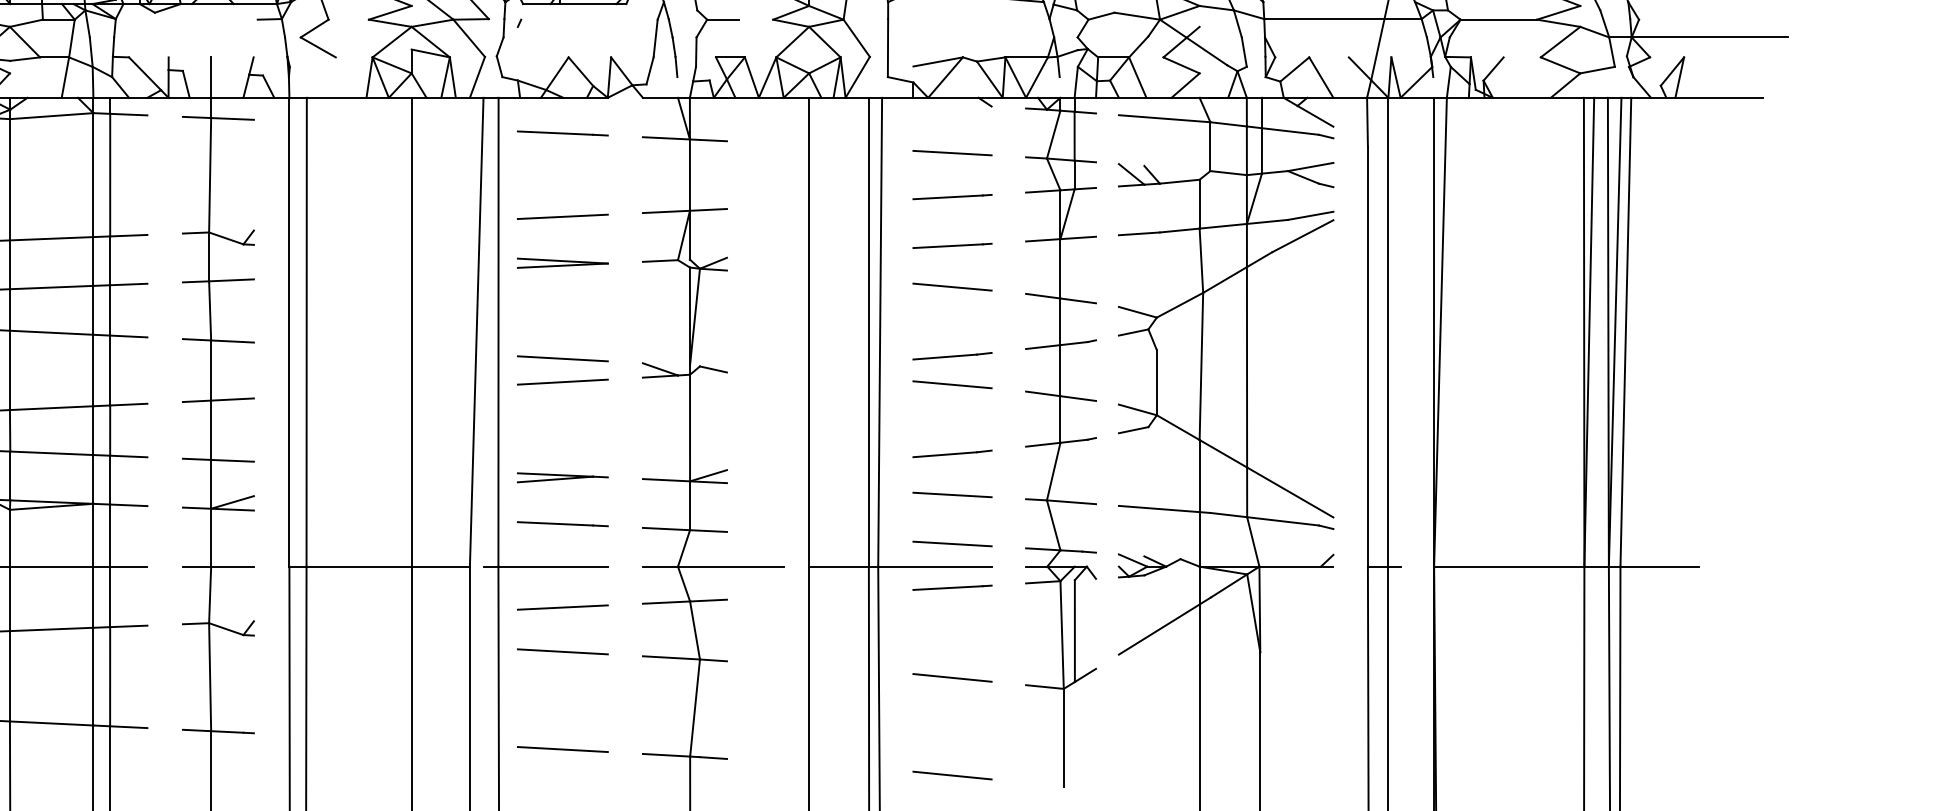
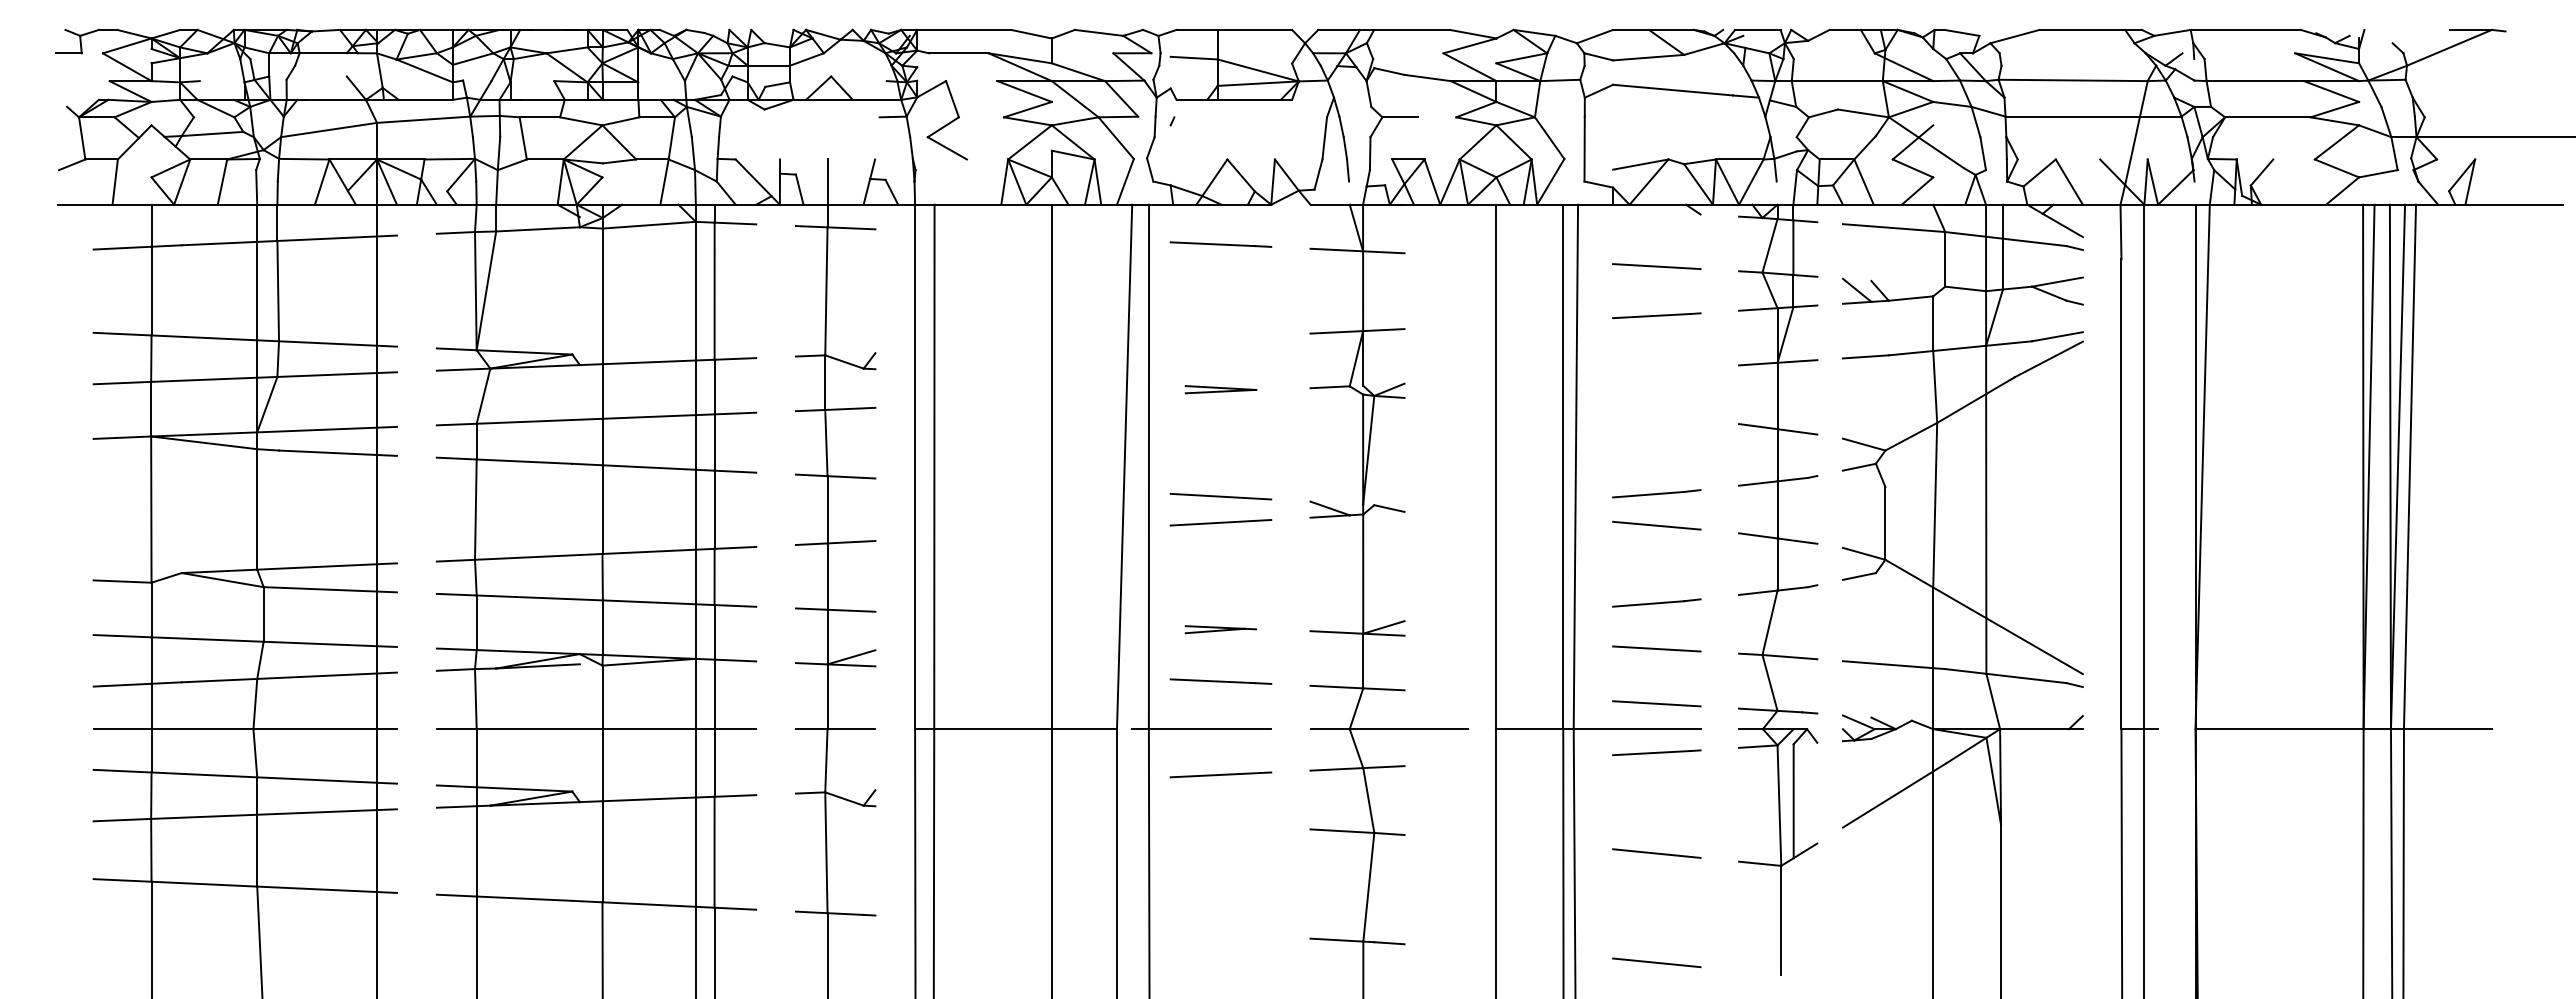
line: (562, 216) -> (1220, 337), removed
line: (952, 246) -> (1656, 370), removed
part: (562, 263) -> (1220, 389), size x0.7
line: (952, 287) -> (1656, 416), removed
part: (562, 477) -> (1220, 629), size x0.7
line: (562, 651) -> (1220, 824), removed
line: (562, 749) -> (1220, 933), removed

